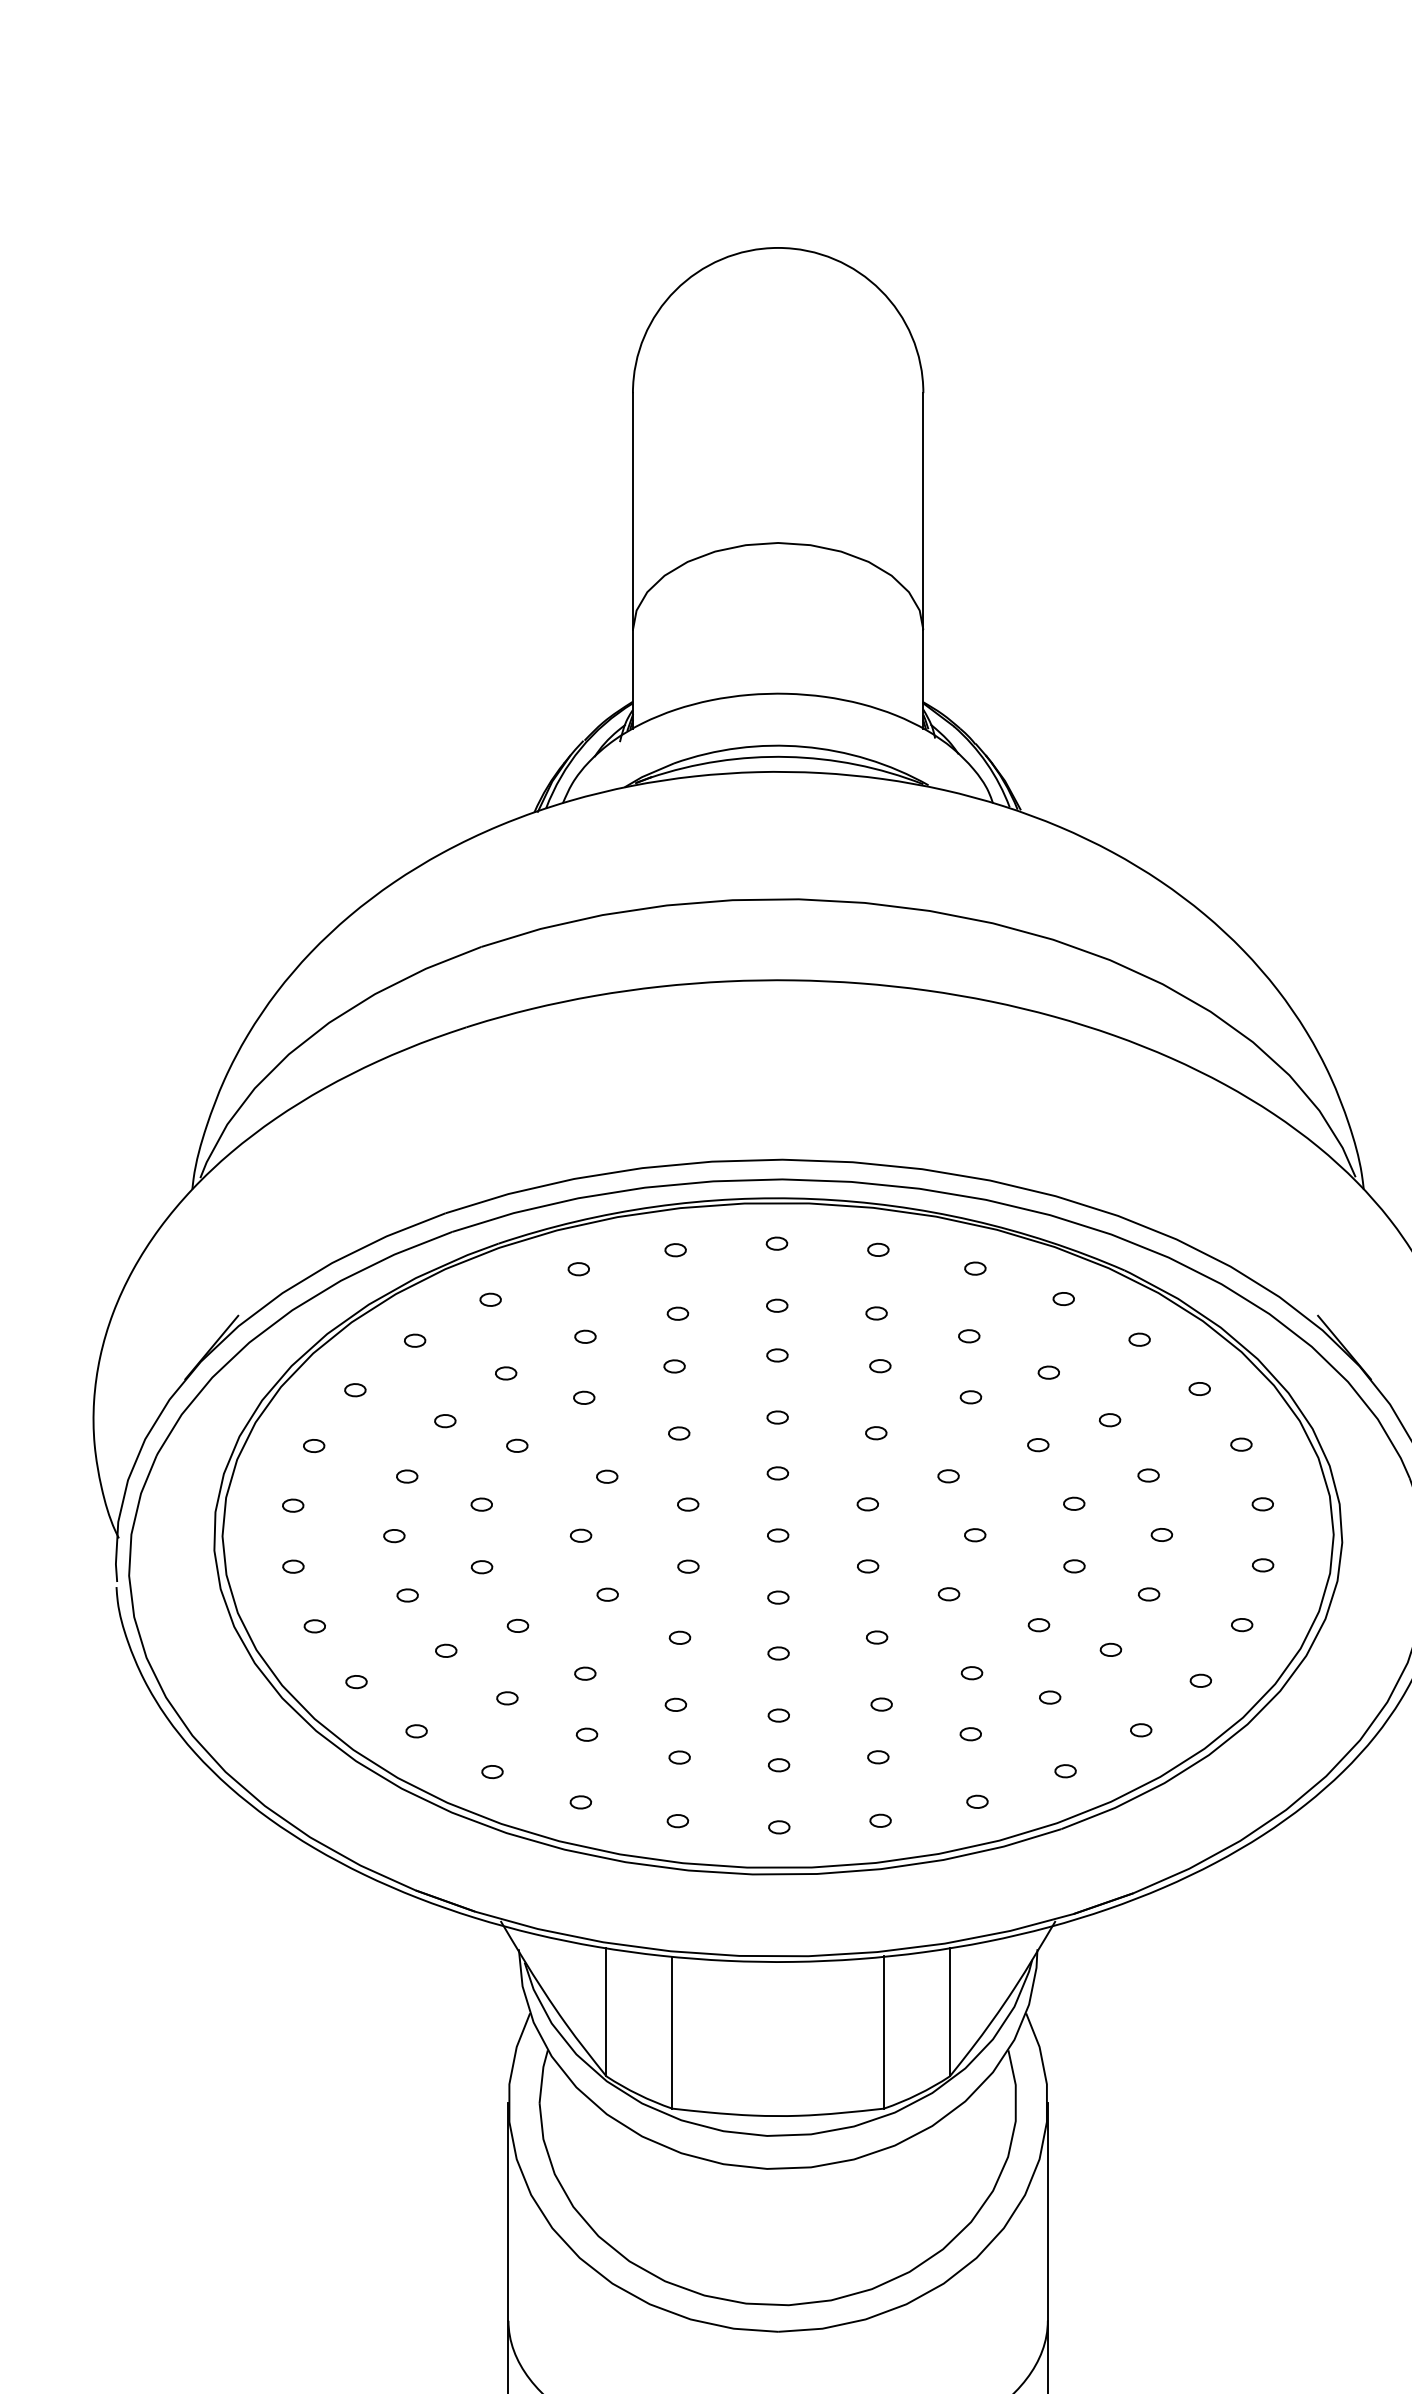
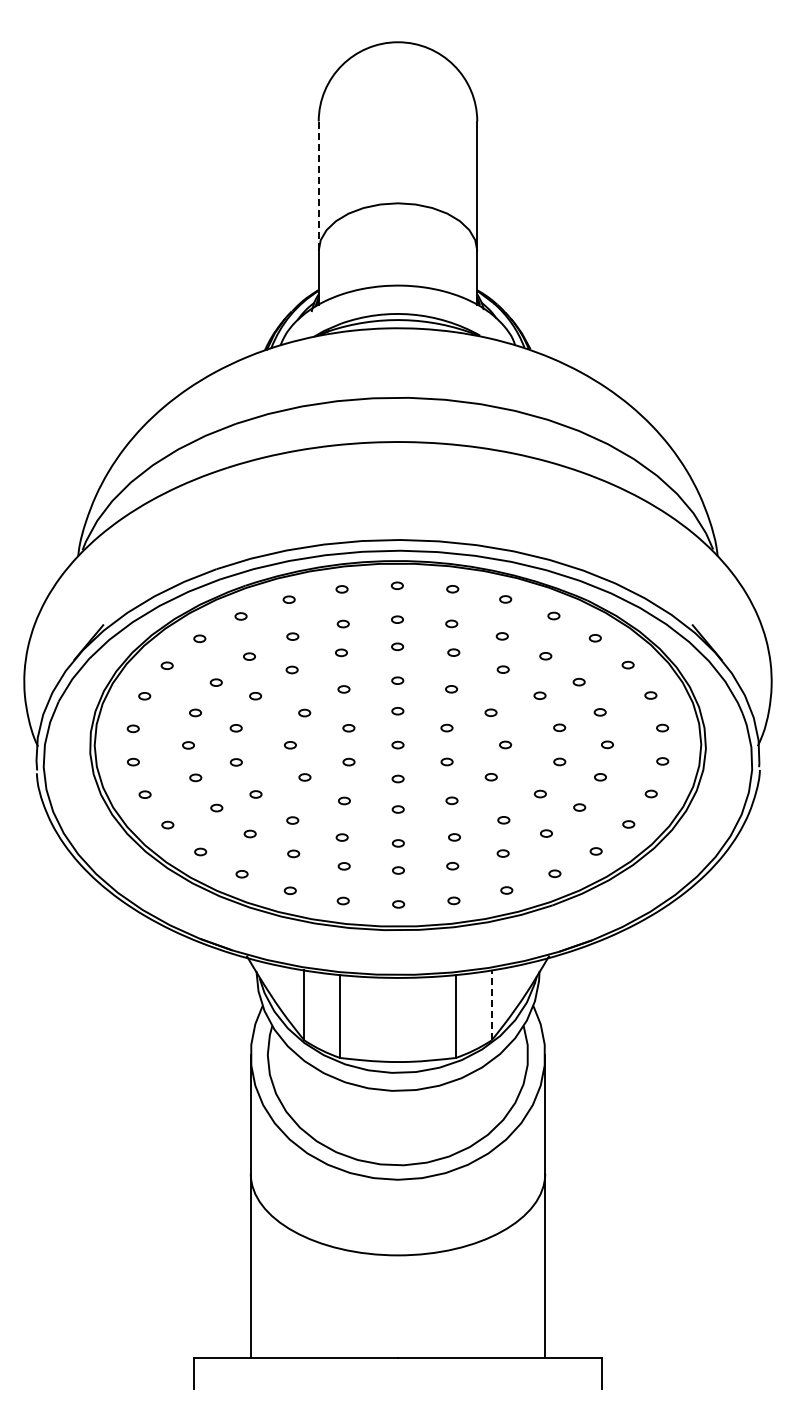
line: (632, 512) -> (318, 186), solid -> dashed
line: (949, 2010) -> (491, 1004), solid -> dashed

